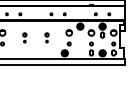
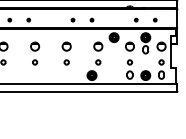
part: (24, 37) -> (34, 53), size x1.67
part: (46, 37) -> (65, 53), size x1.67

